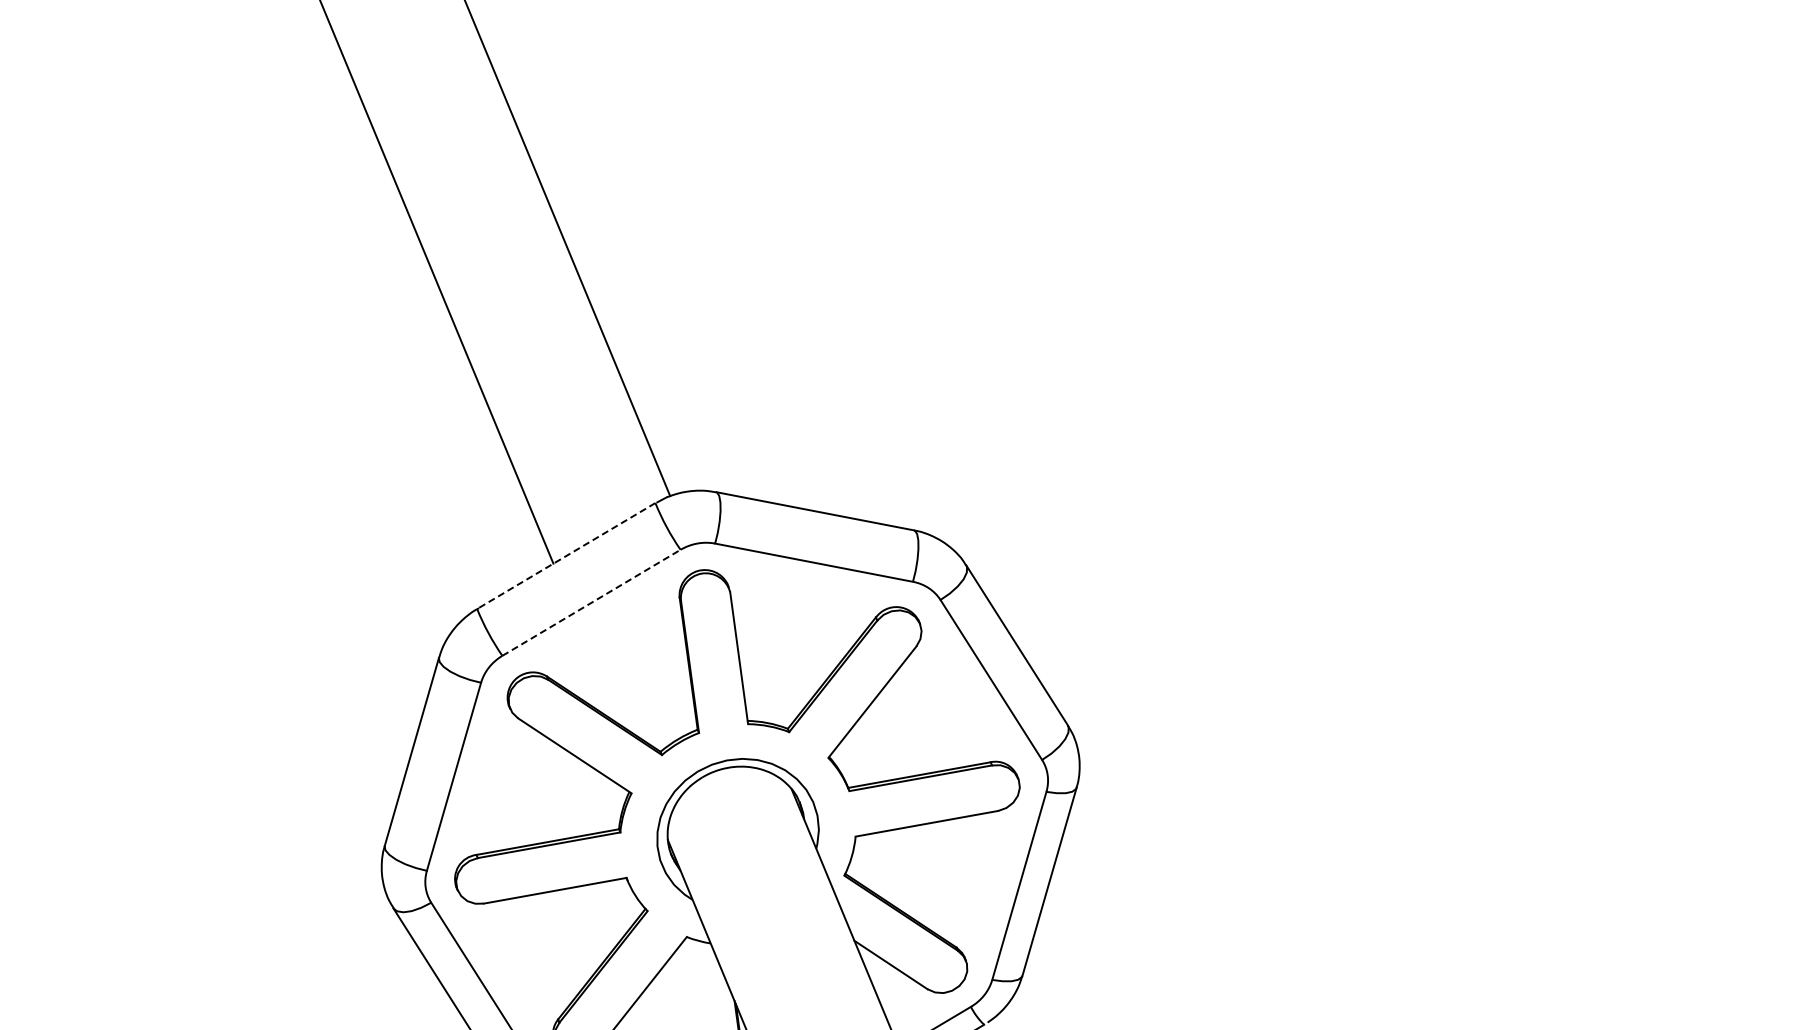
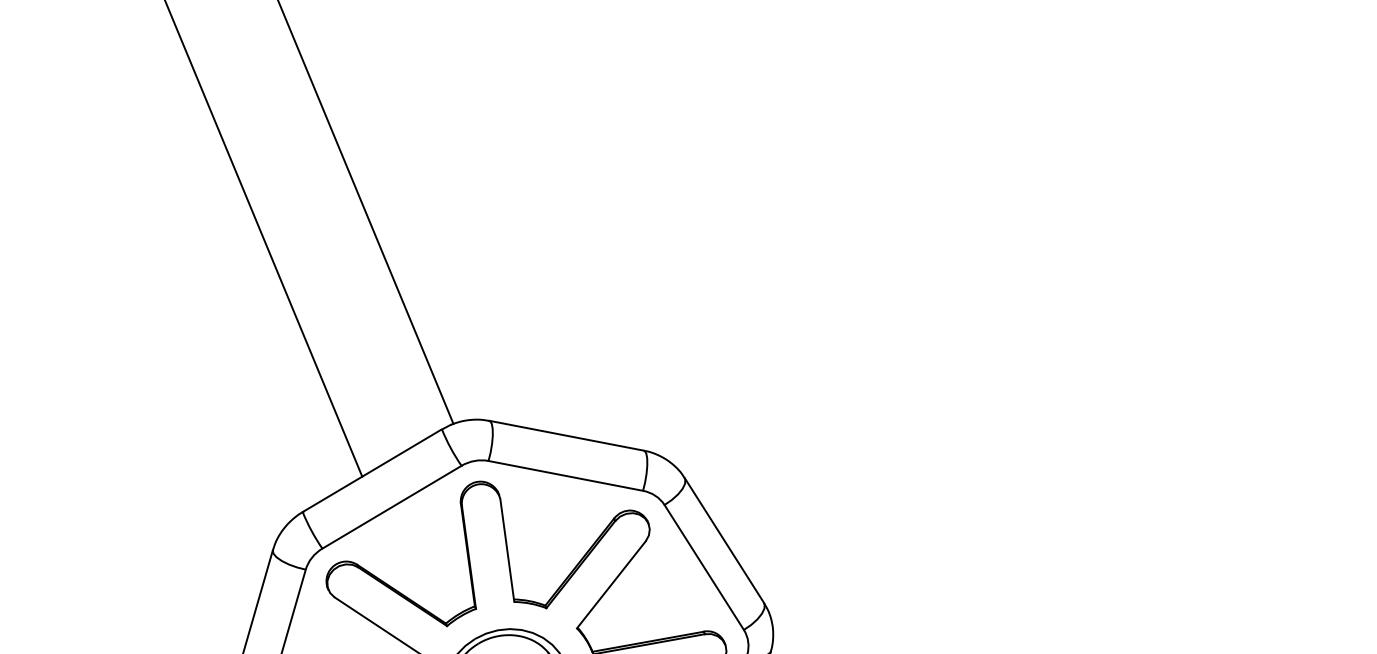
line: (566, 556) -> (372, 471), dashed -> solid
line: (591, 602) -> (392, 506), dashed -> solid

